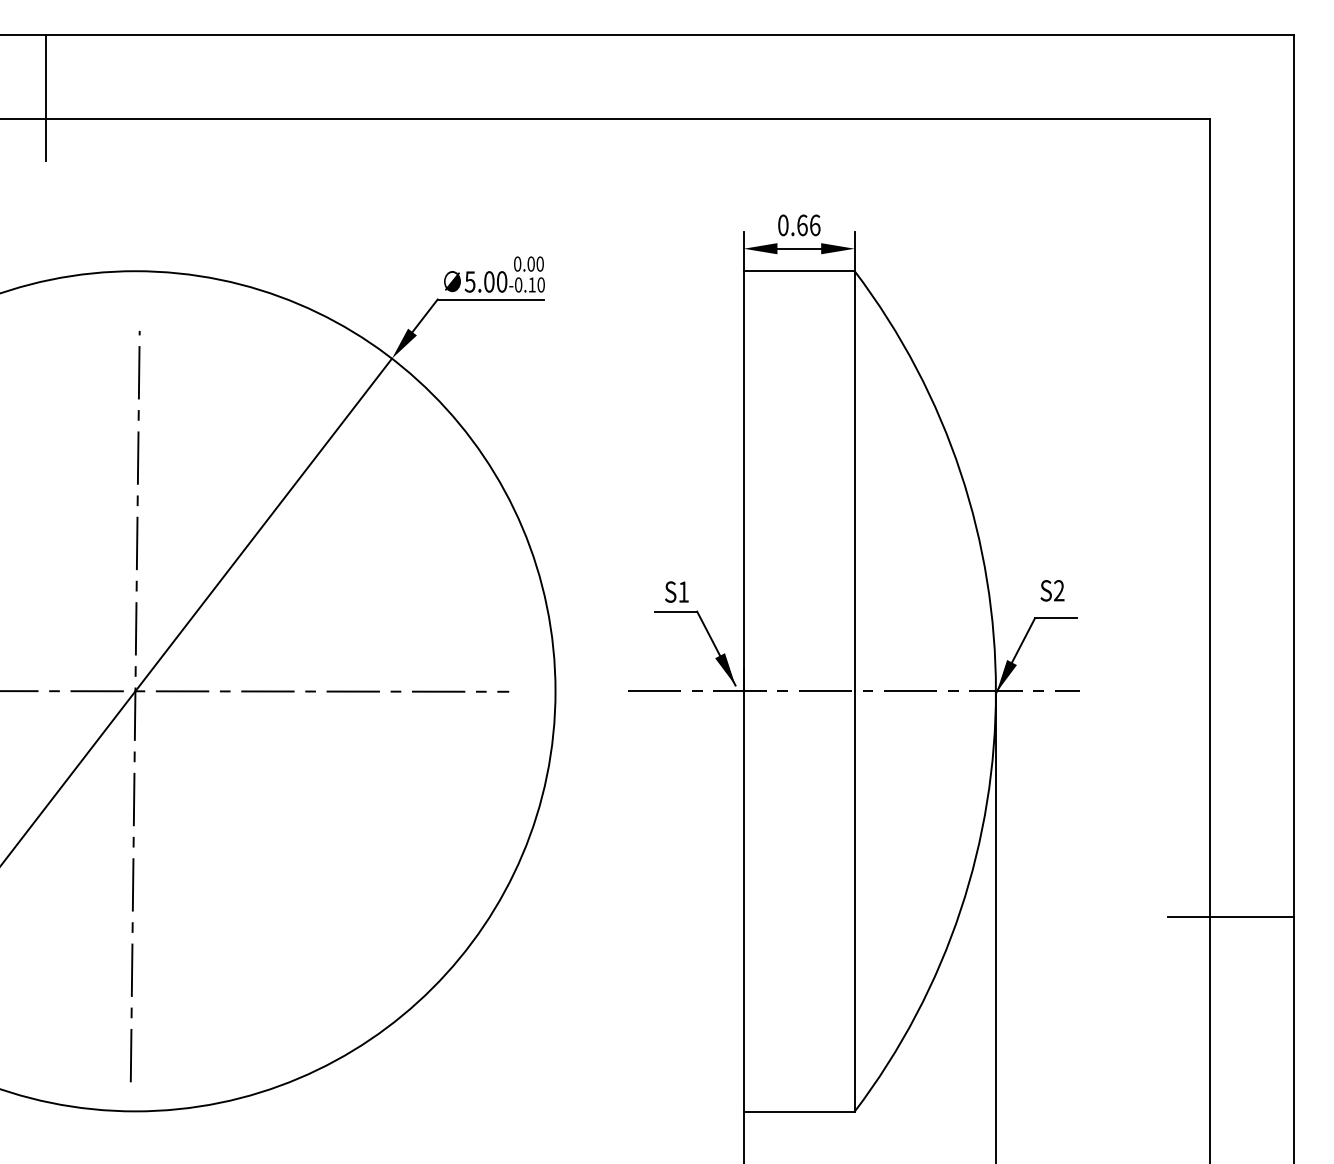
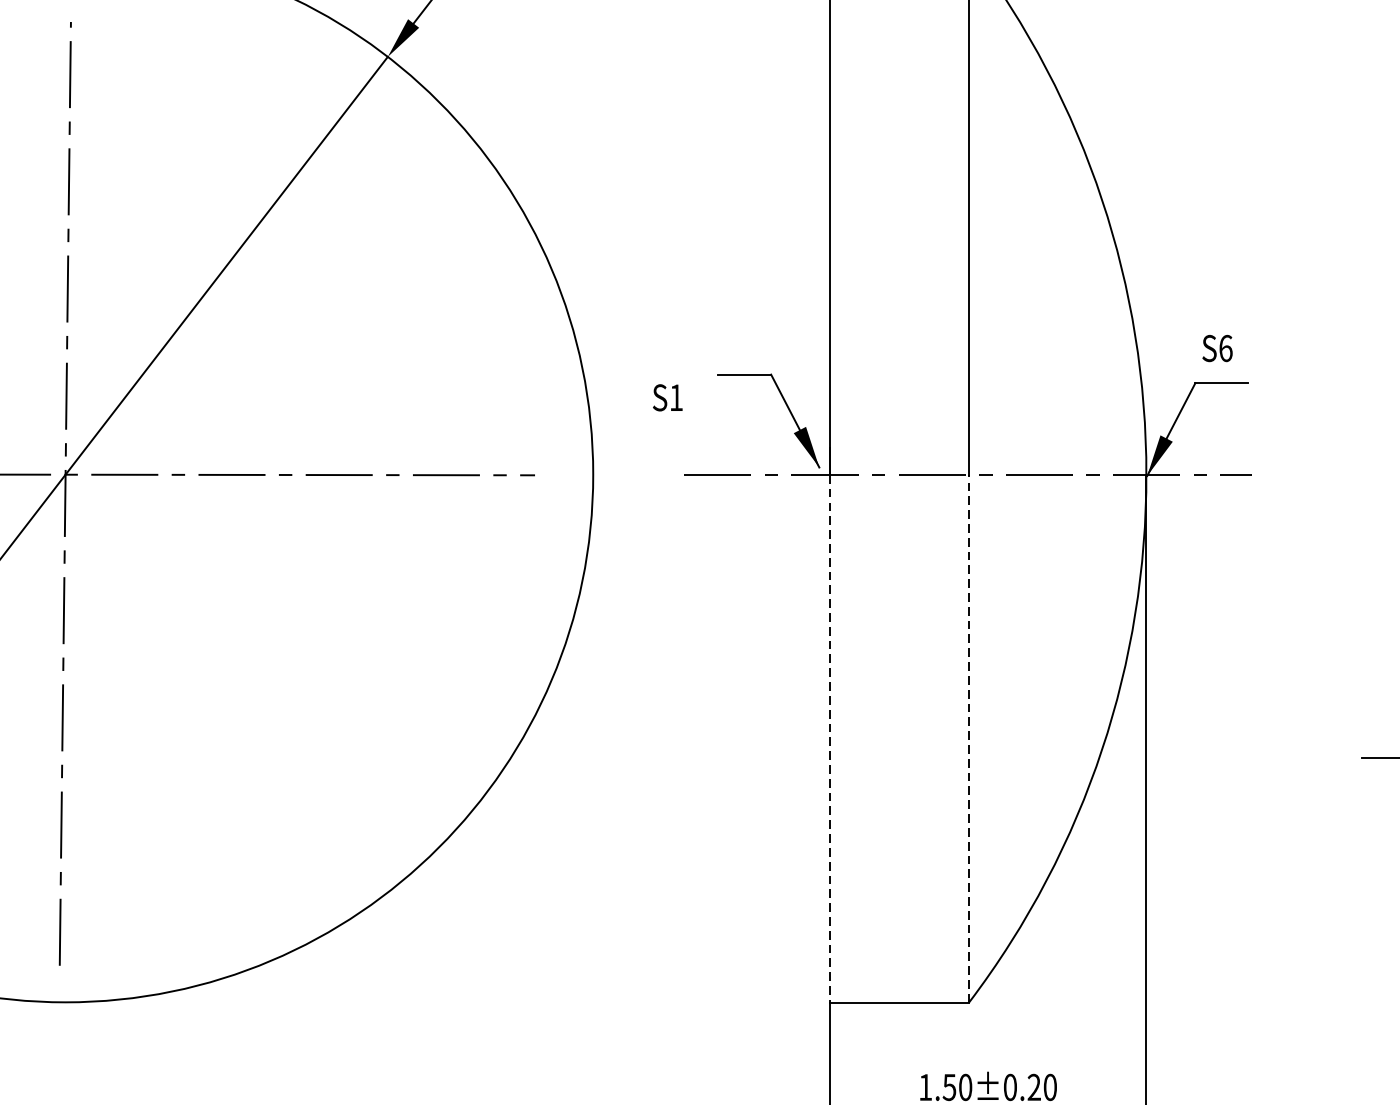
text: (1059, 590) -> (1226, 348), S2 -> S6
text: (676, 591) -> (667, 397), moved
line: (854, 900) -> (968, 737), solid -> dashed
line: (743, 901) -> (829, 738), solid -> dashed

